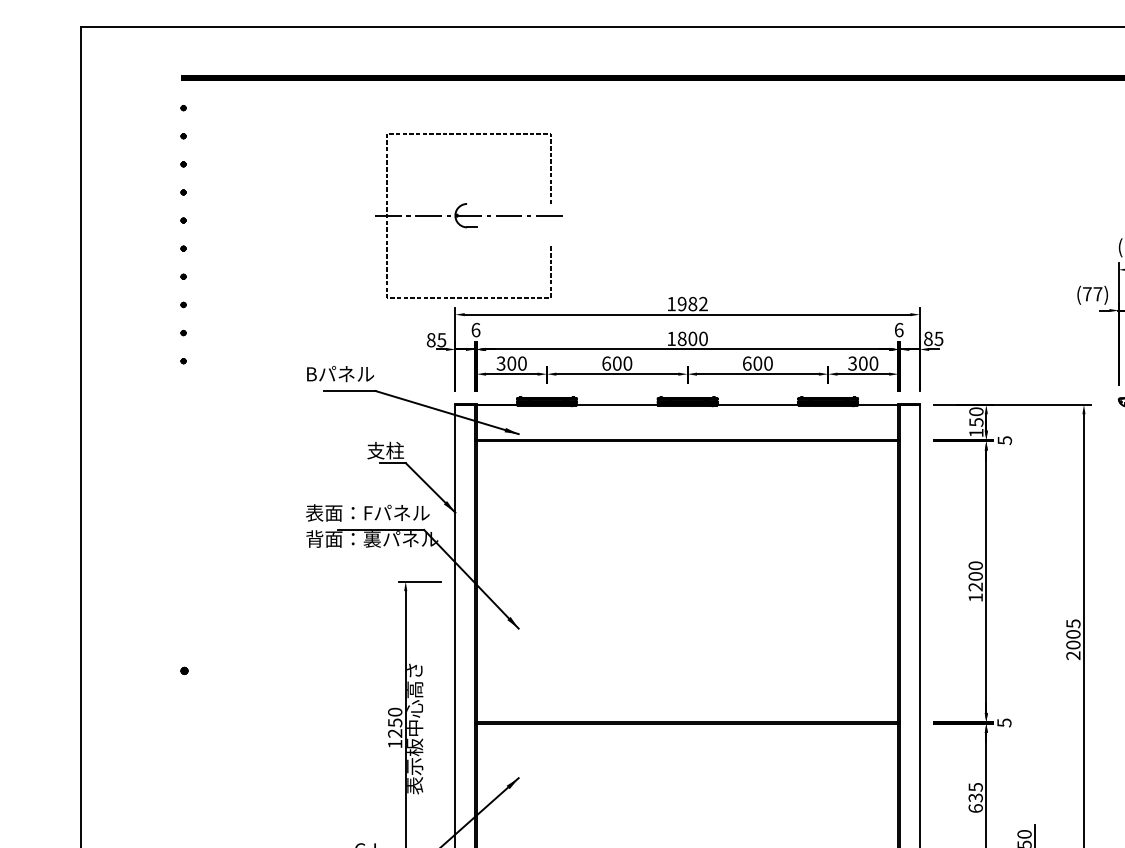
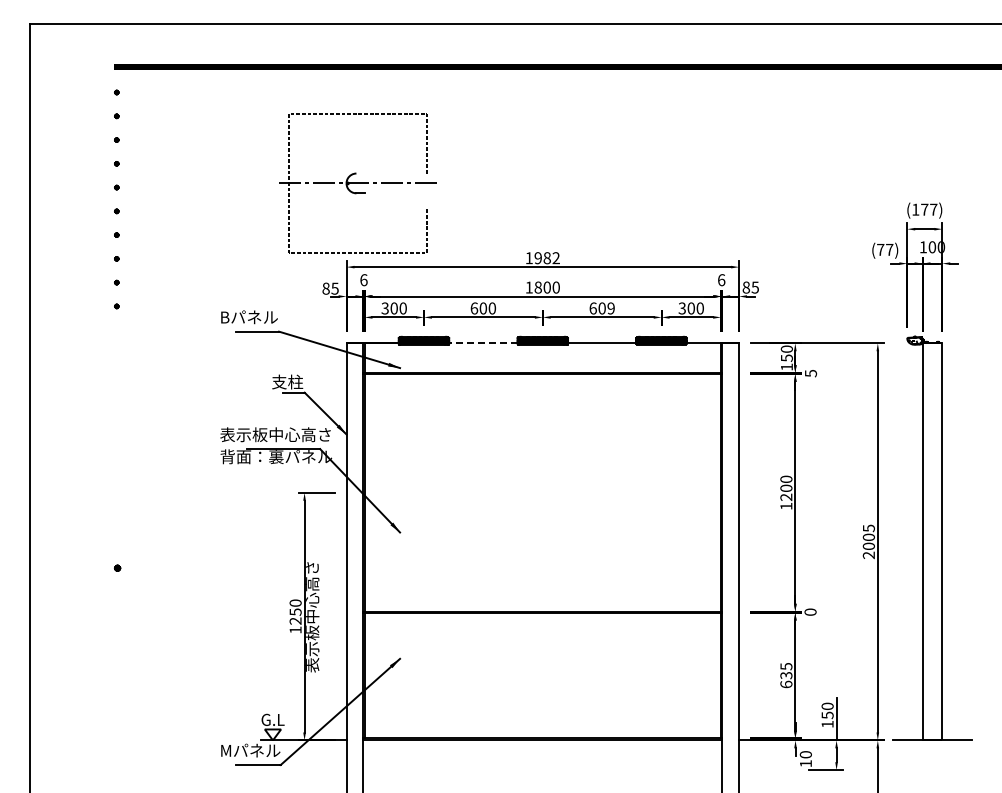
text: (767, 363) -> (610, 308), 600 -> 609
line: (616, 405) -> (482, 343), solid -> dashed
text: (380, 512) -> (283, 434), 表面：Fパネル -> 表示板中心高さ
text: (1004, 722) -> (810, 611), 5 -> 0

